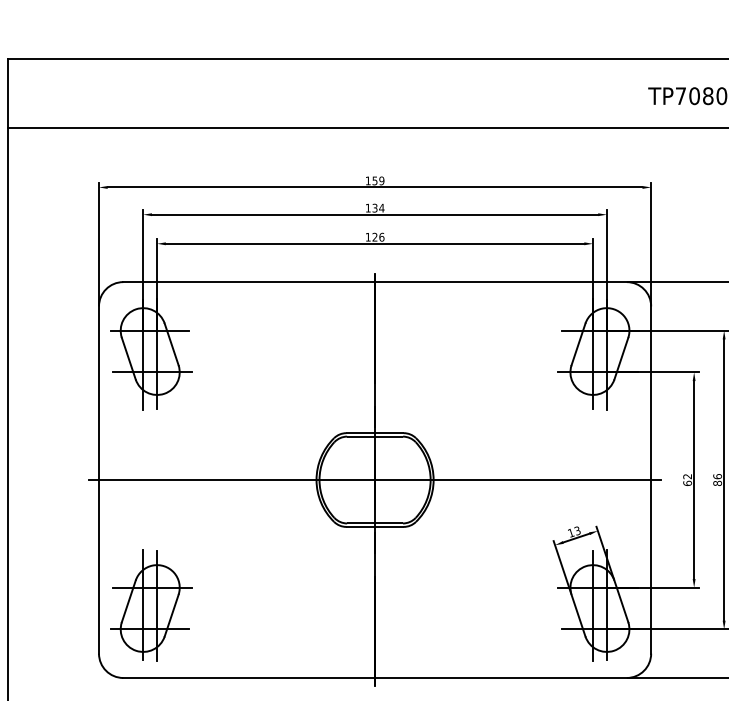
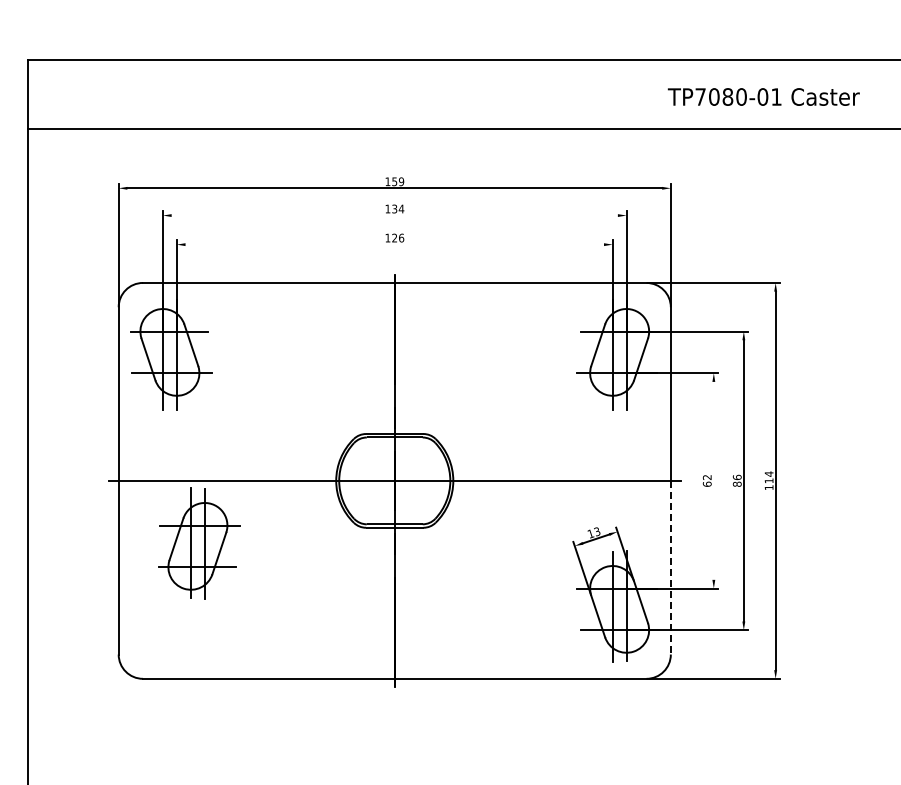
line: (374, 214) -> (394, 215), removed
line: (374, 243) -> (394, 244), removed
line: (693, 479) -> (713, 480), removed
line: (650, 566) -> (670, 567), solid -> dashed
part: (151, 605) -> (199, 543), moved

